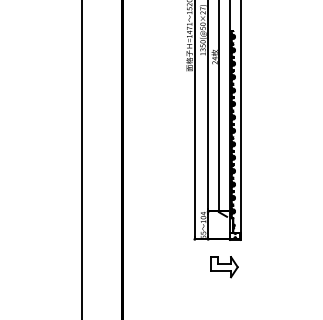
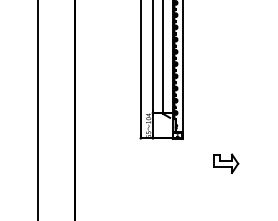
part: (224, 267) -> (226, 164), moved

